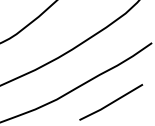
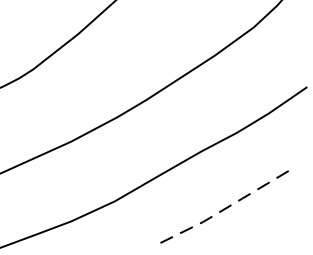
line: (111, 103) -> (225, 209), solid -> dashed

